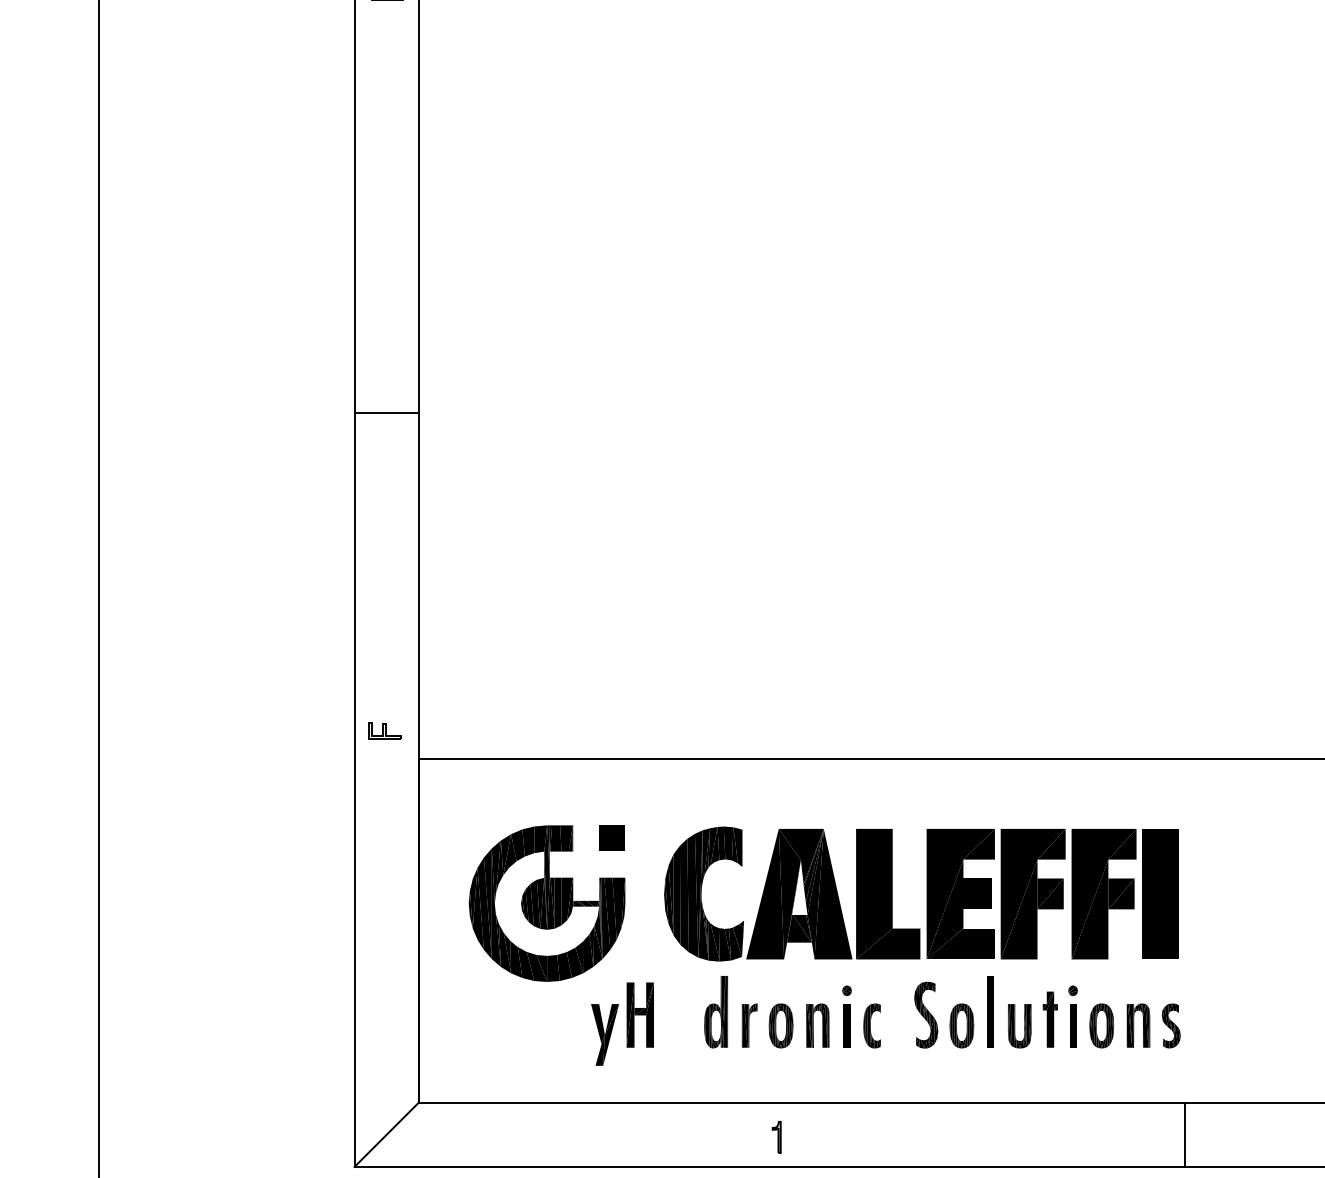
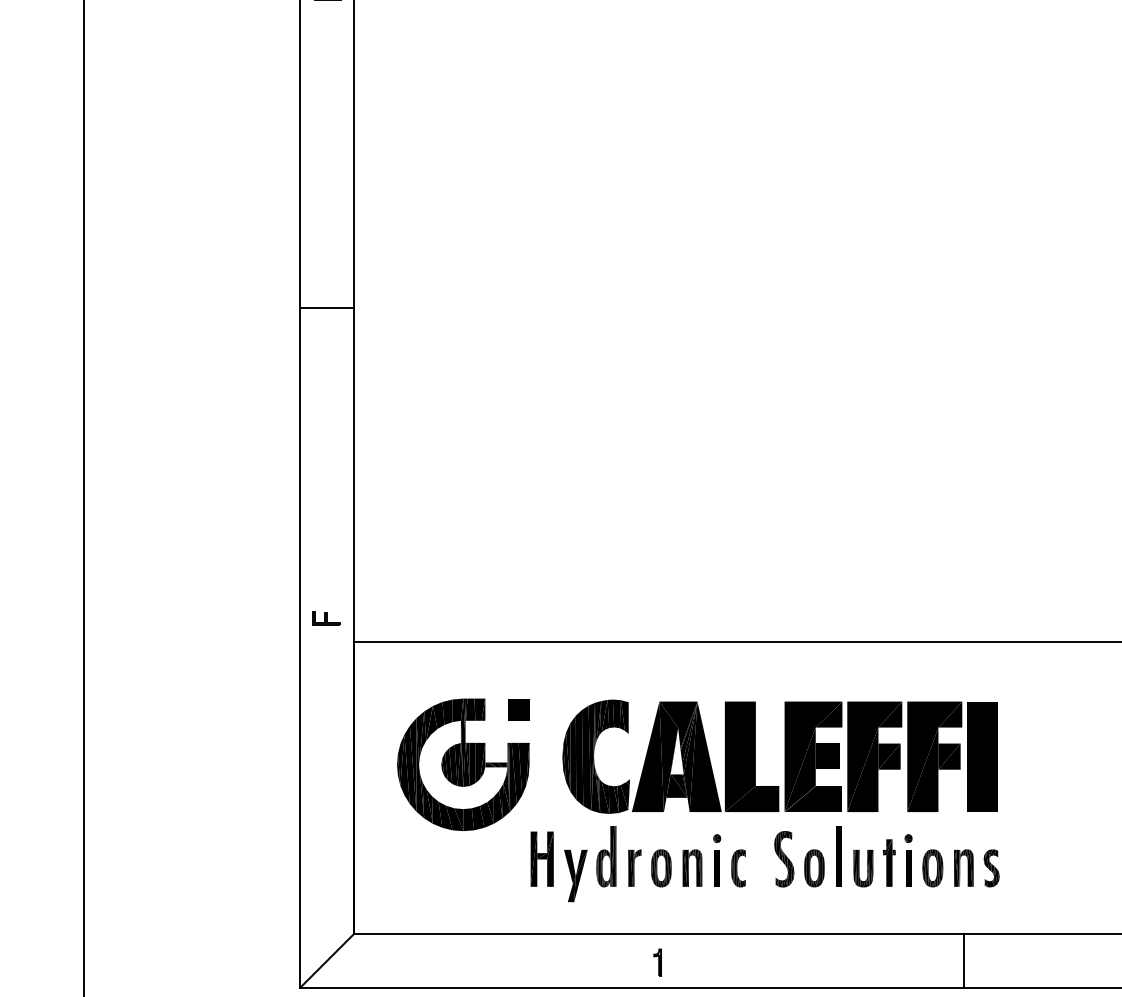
line: (386, 413) -> (327, 308), moved
part: (604, 1034) -> (575, 875), moved
line: (1185, 1134) -> (963, 960), moved

